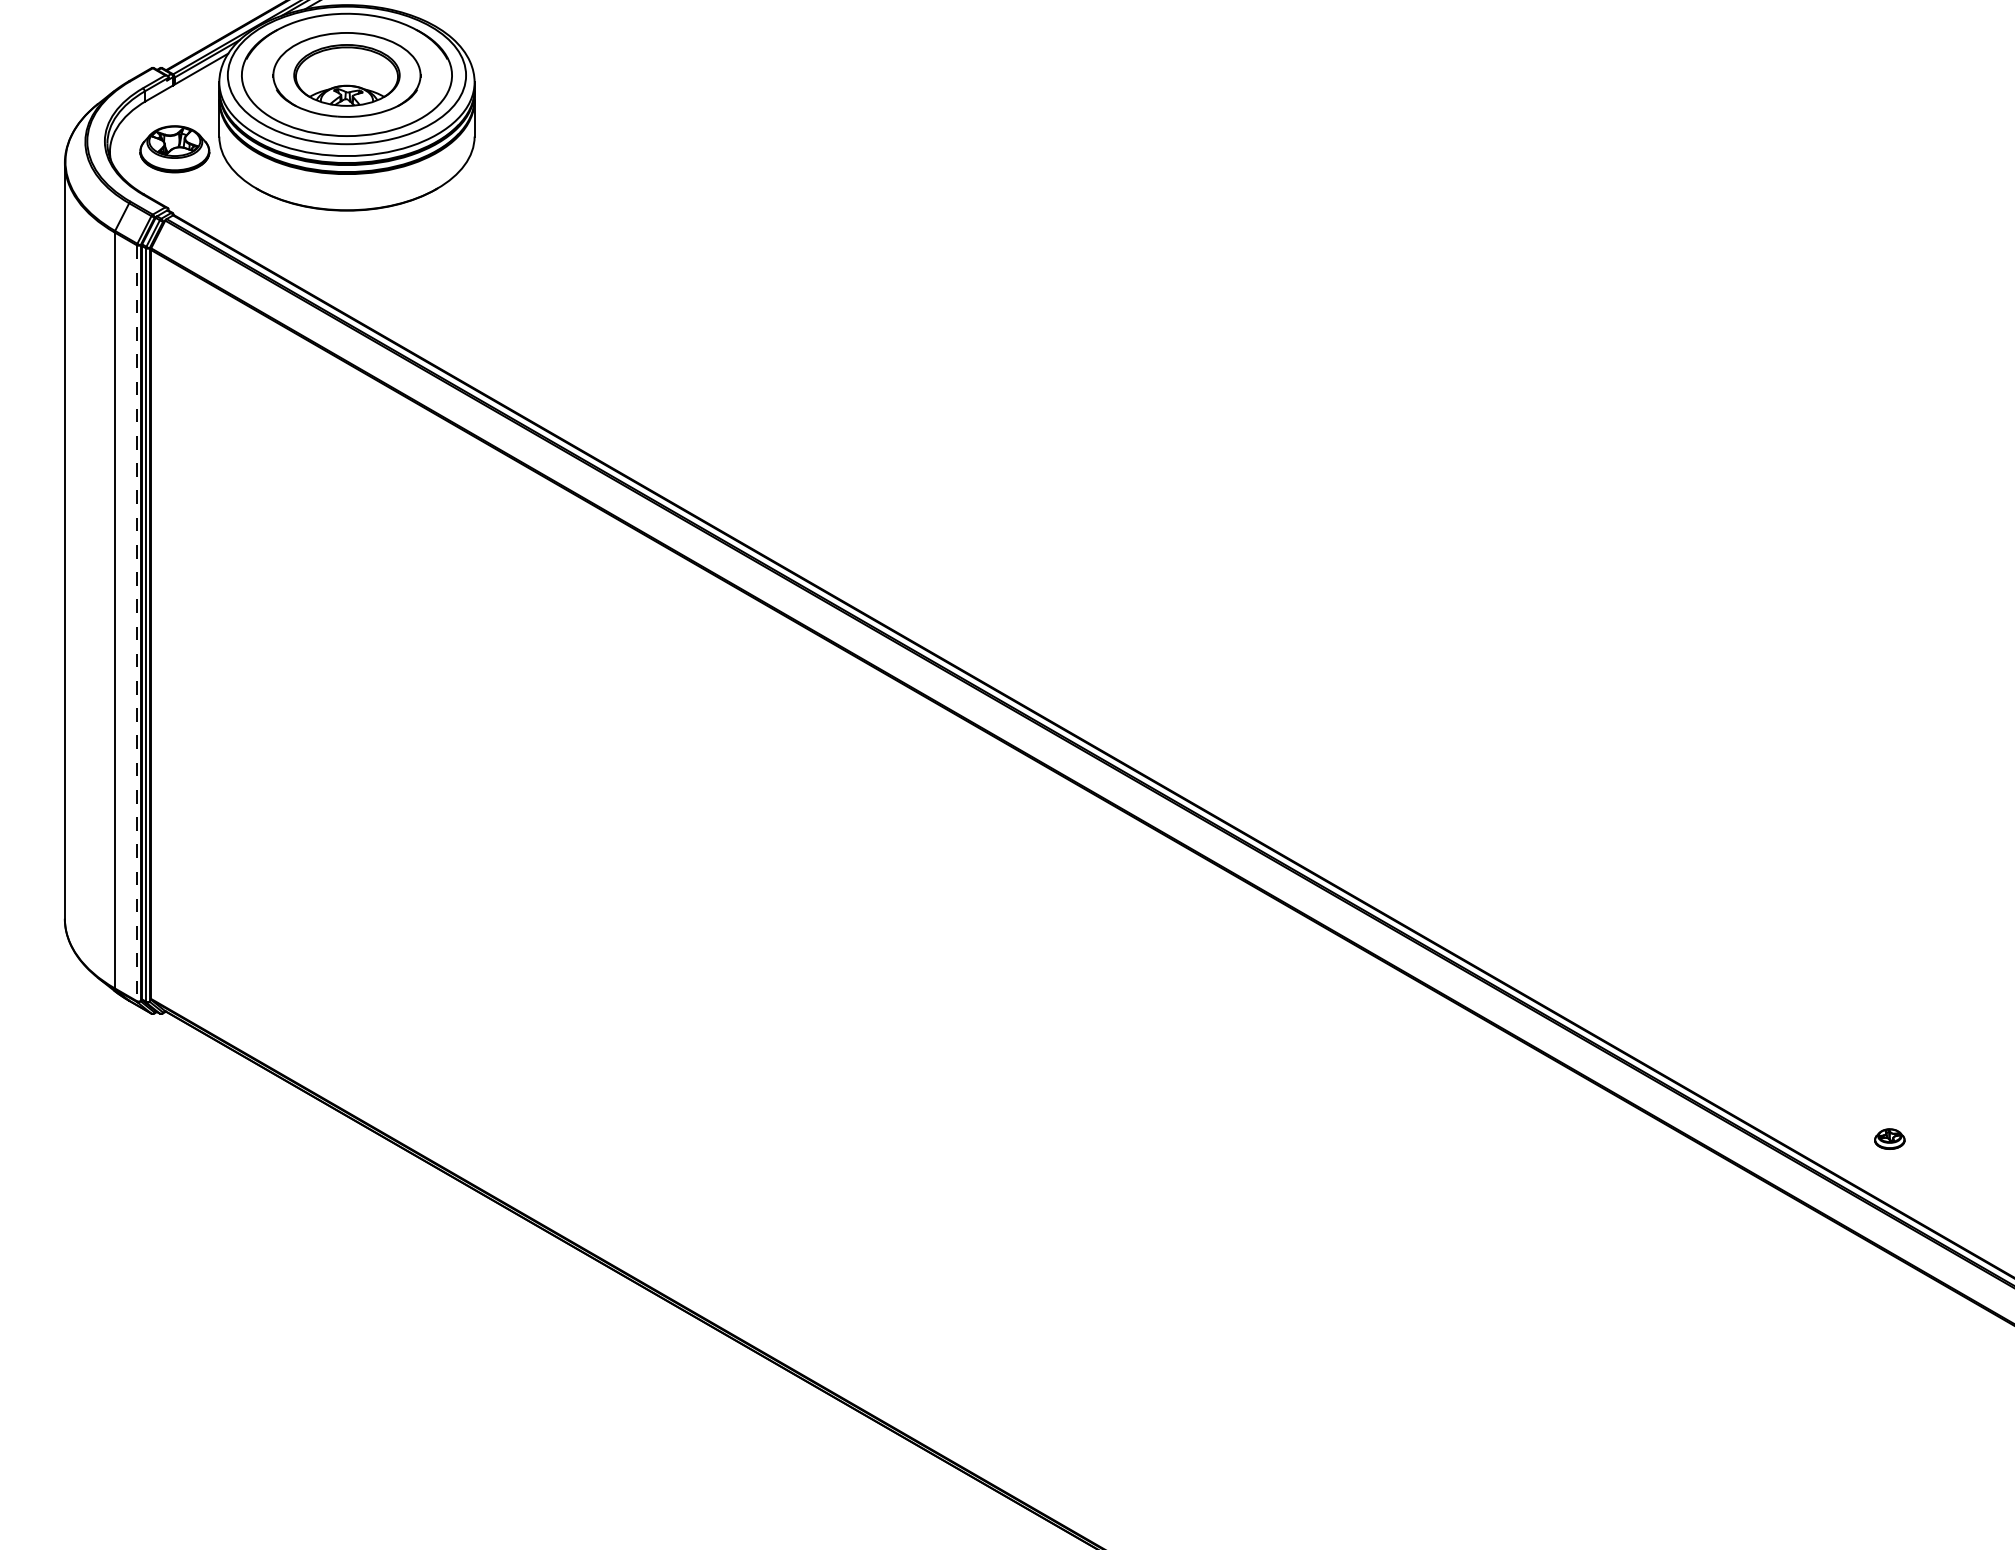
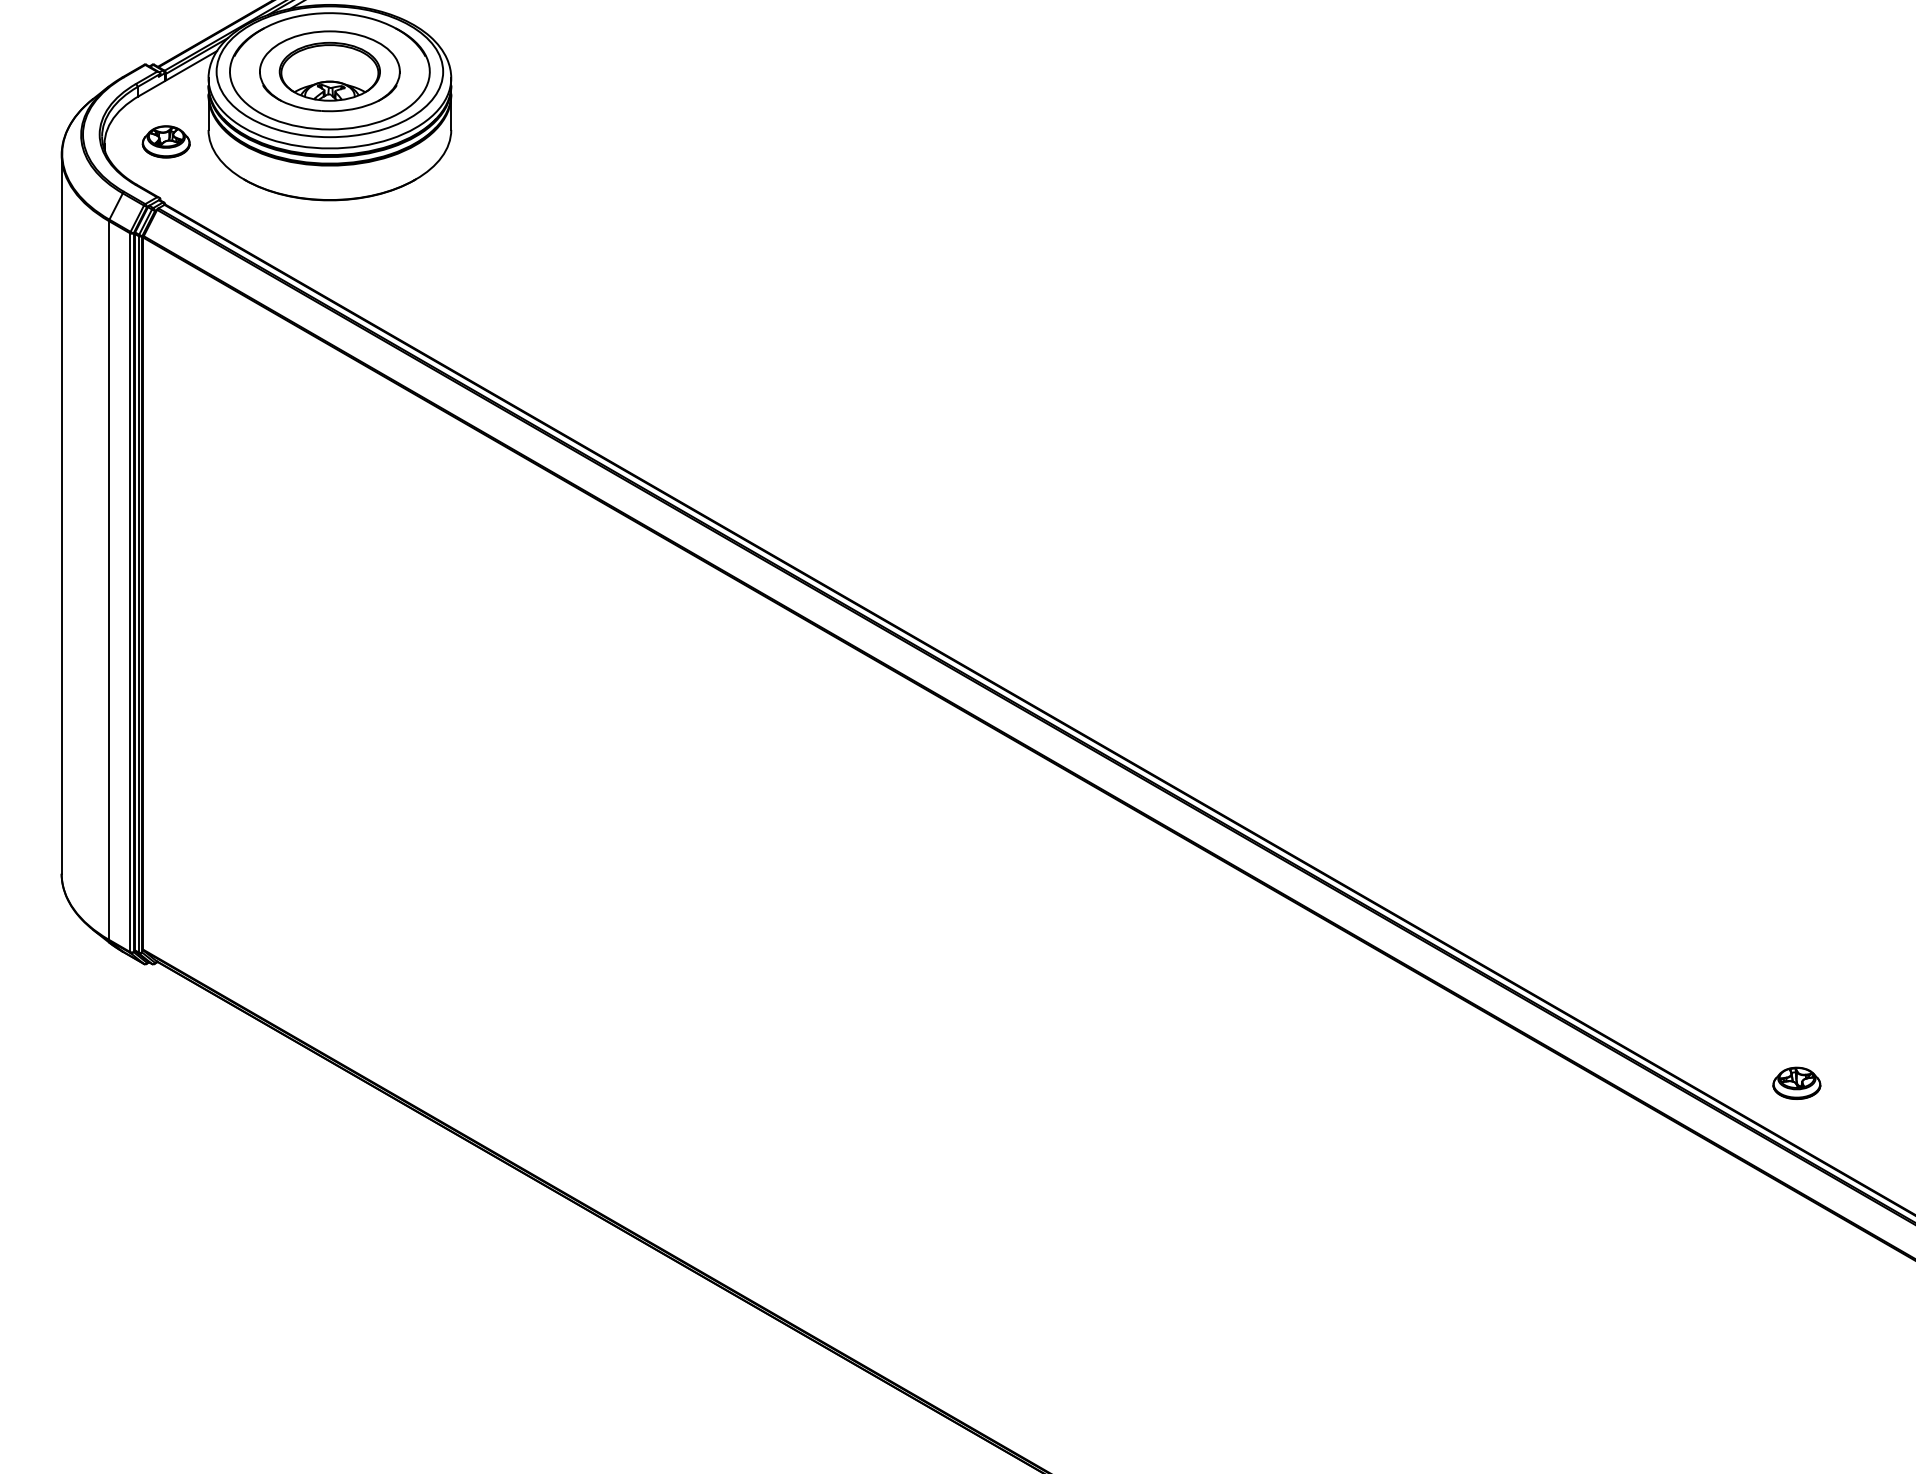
part: (174, 148) -> (165, 141), size x0.71
line: (136, 623) -> (129, 592), dashed -> solid
part: (1889, 1138) -> (1796, 1082), size x1.67

